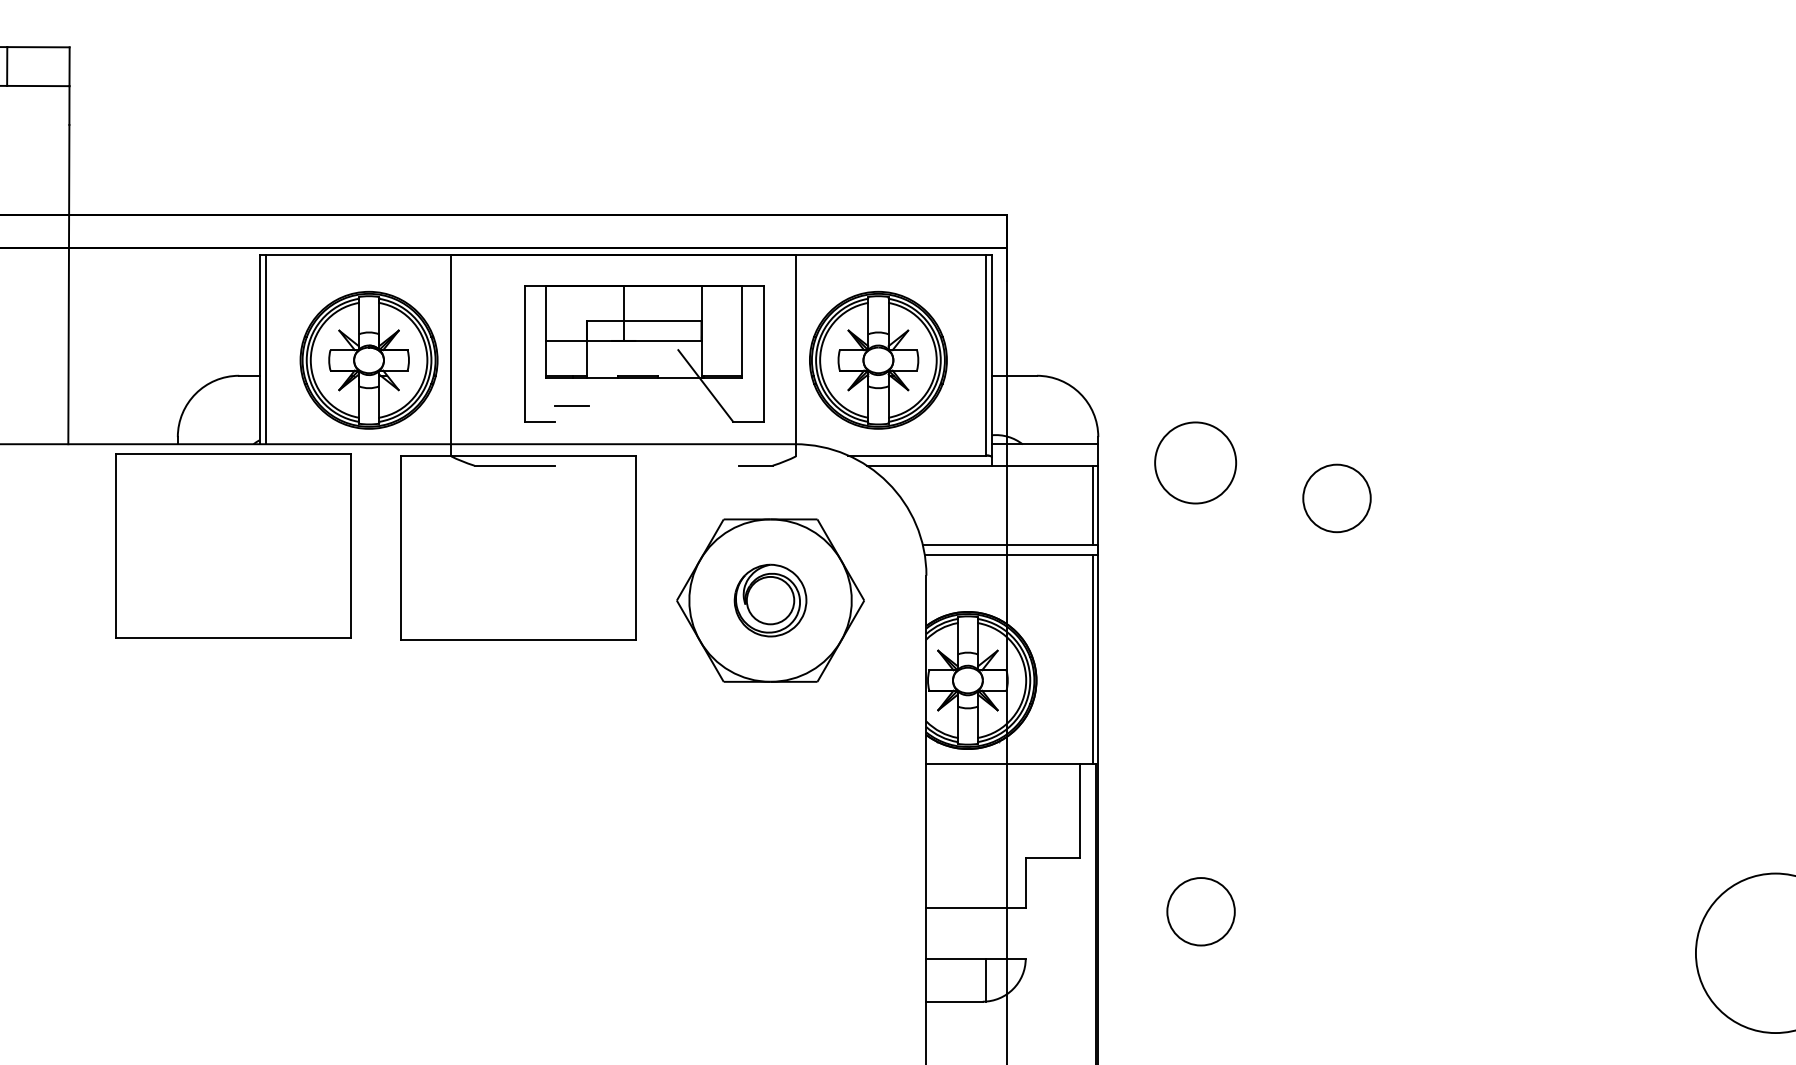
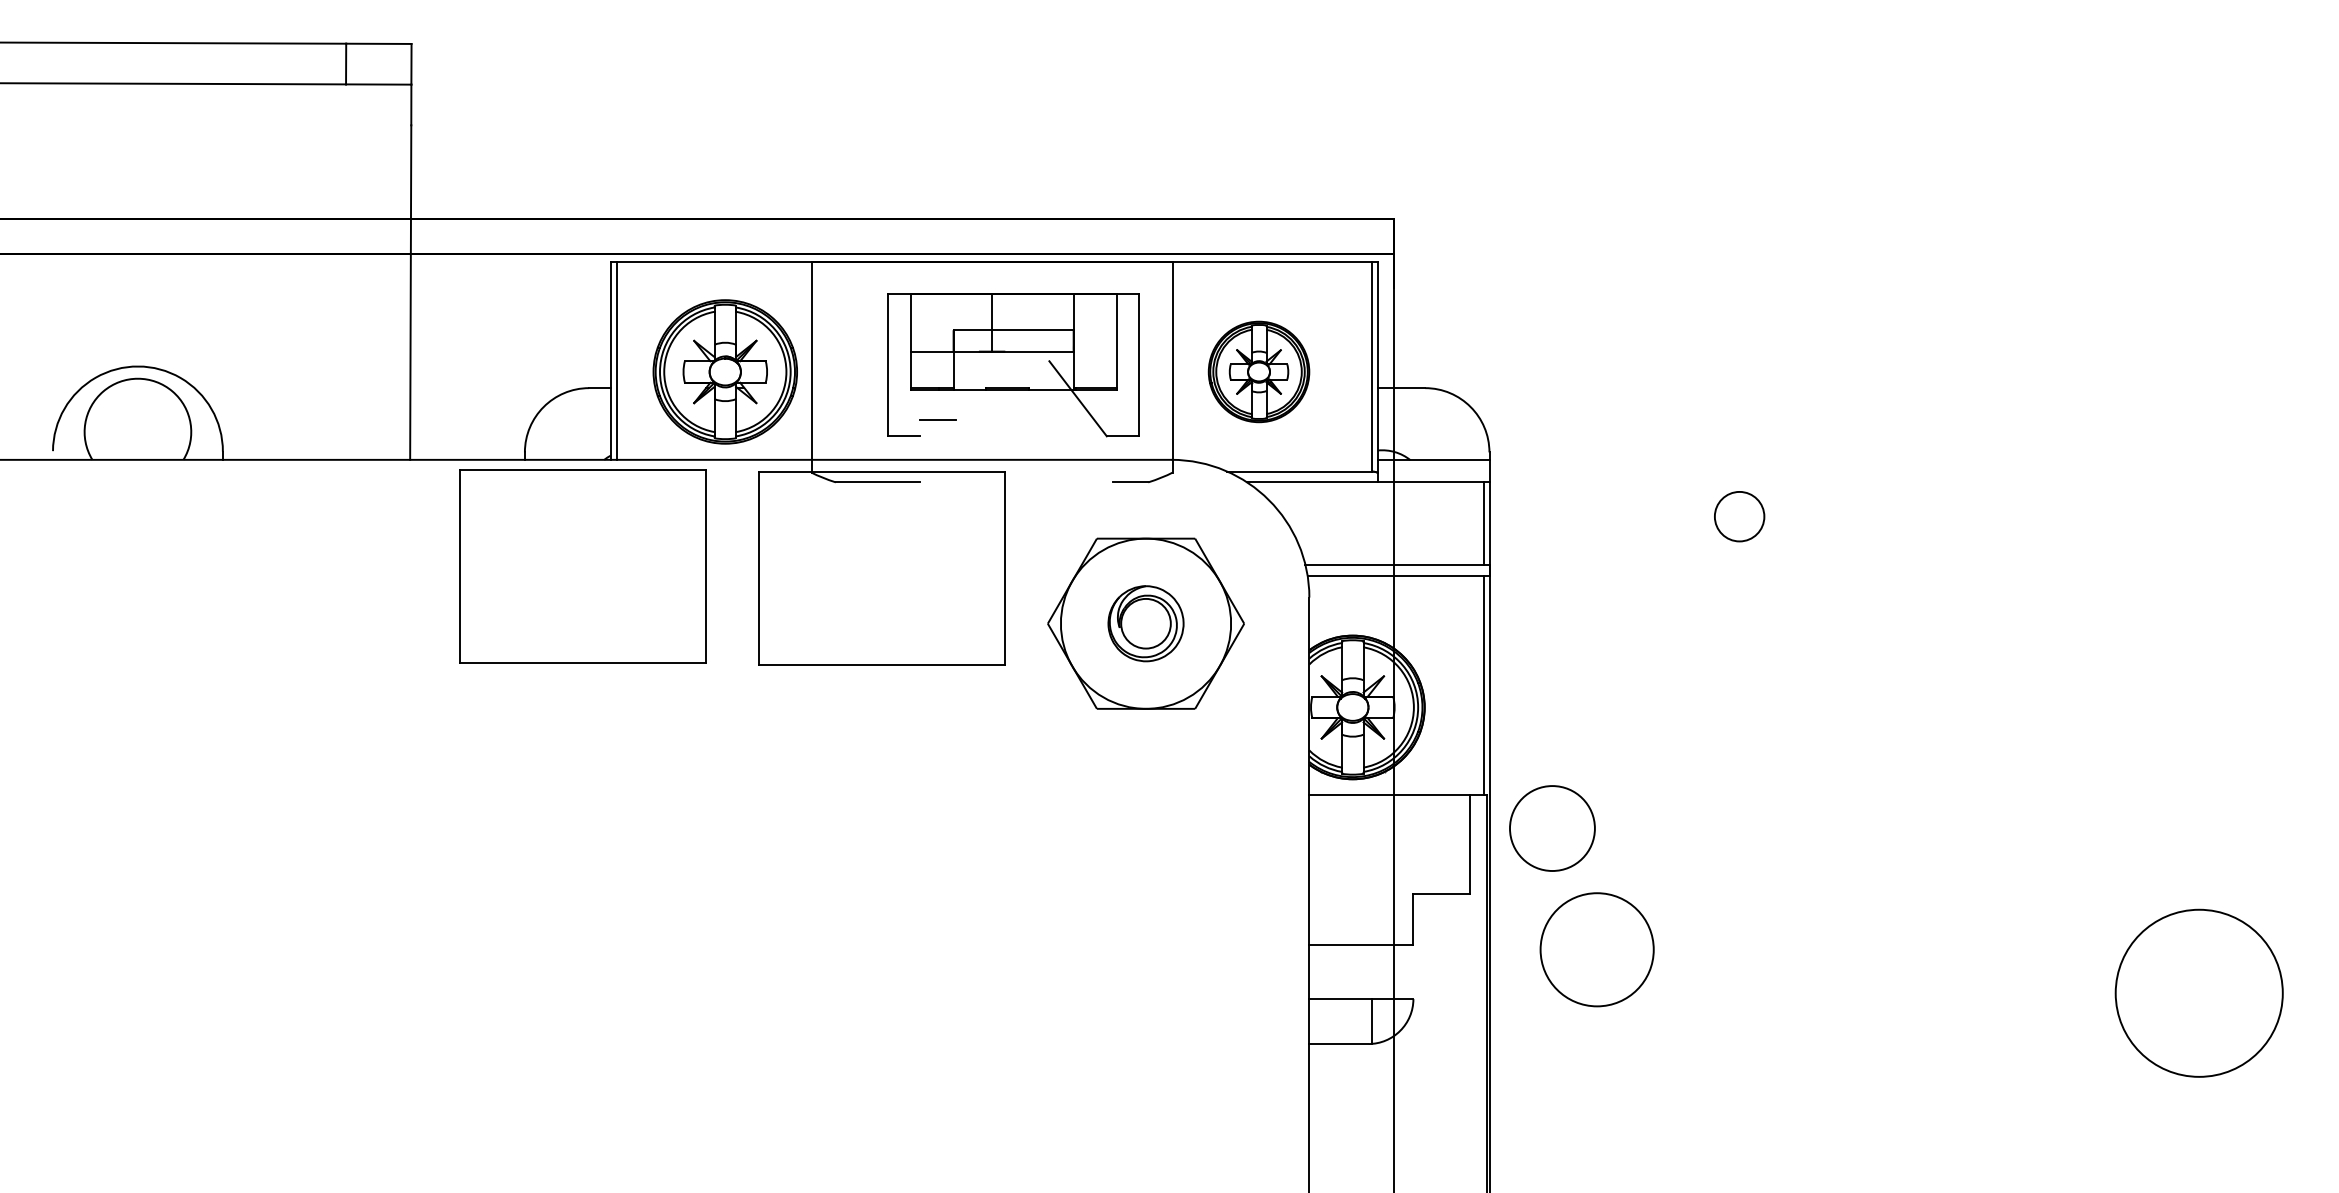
part: (877, 359) -> (1258, 371), size x0.7
circle: (1195, 462) -> (1552, 828), moved
circle: (1336, 498) -> (1739, 516), size x0.7
circle: (1200, 911) -> (1596, 949), size x1.6

